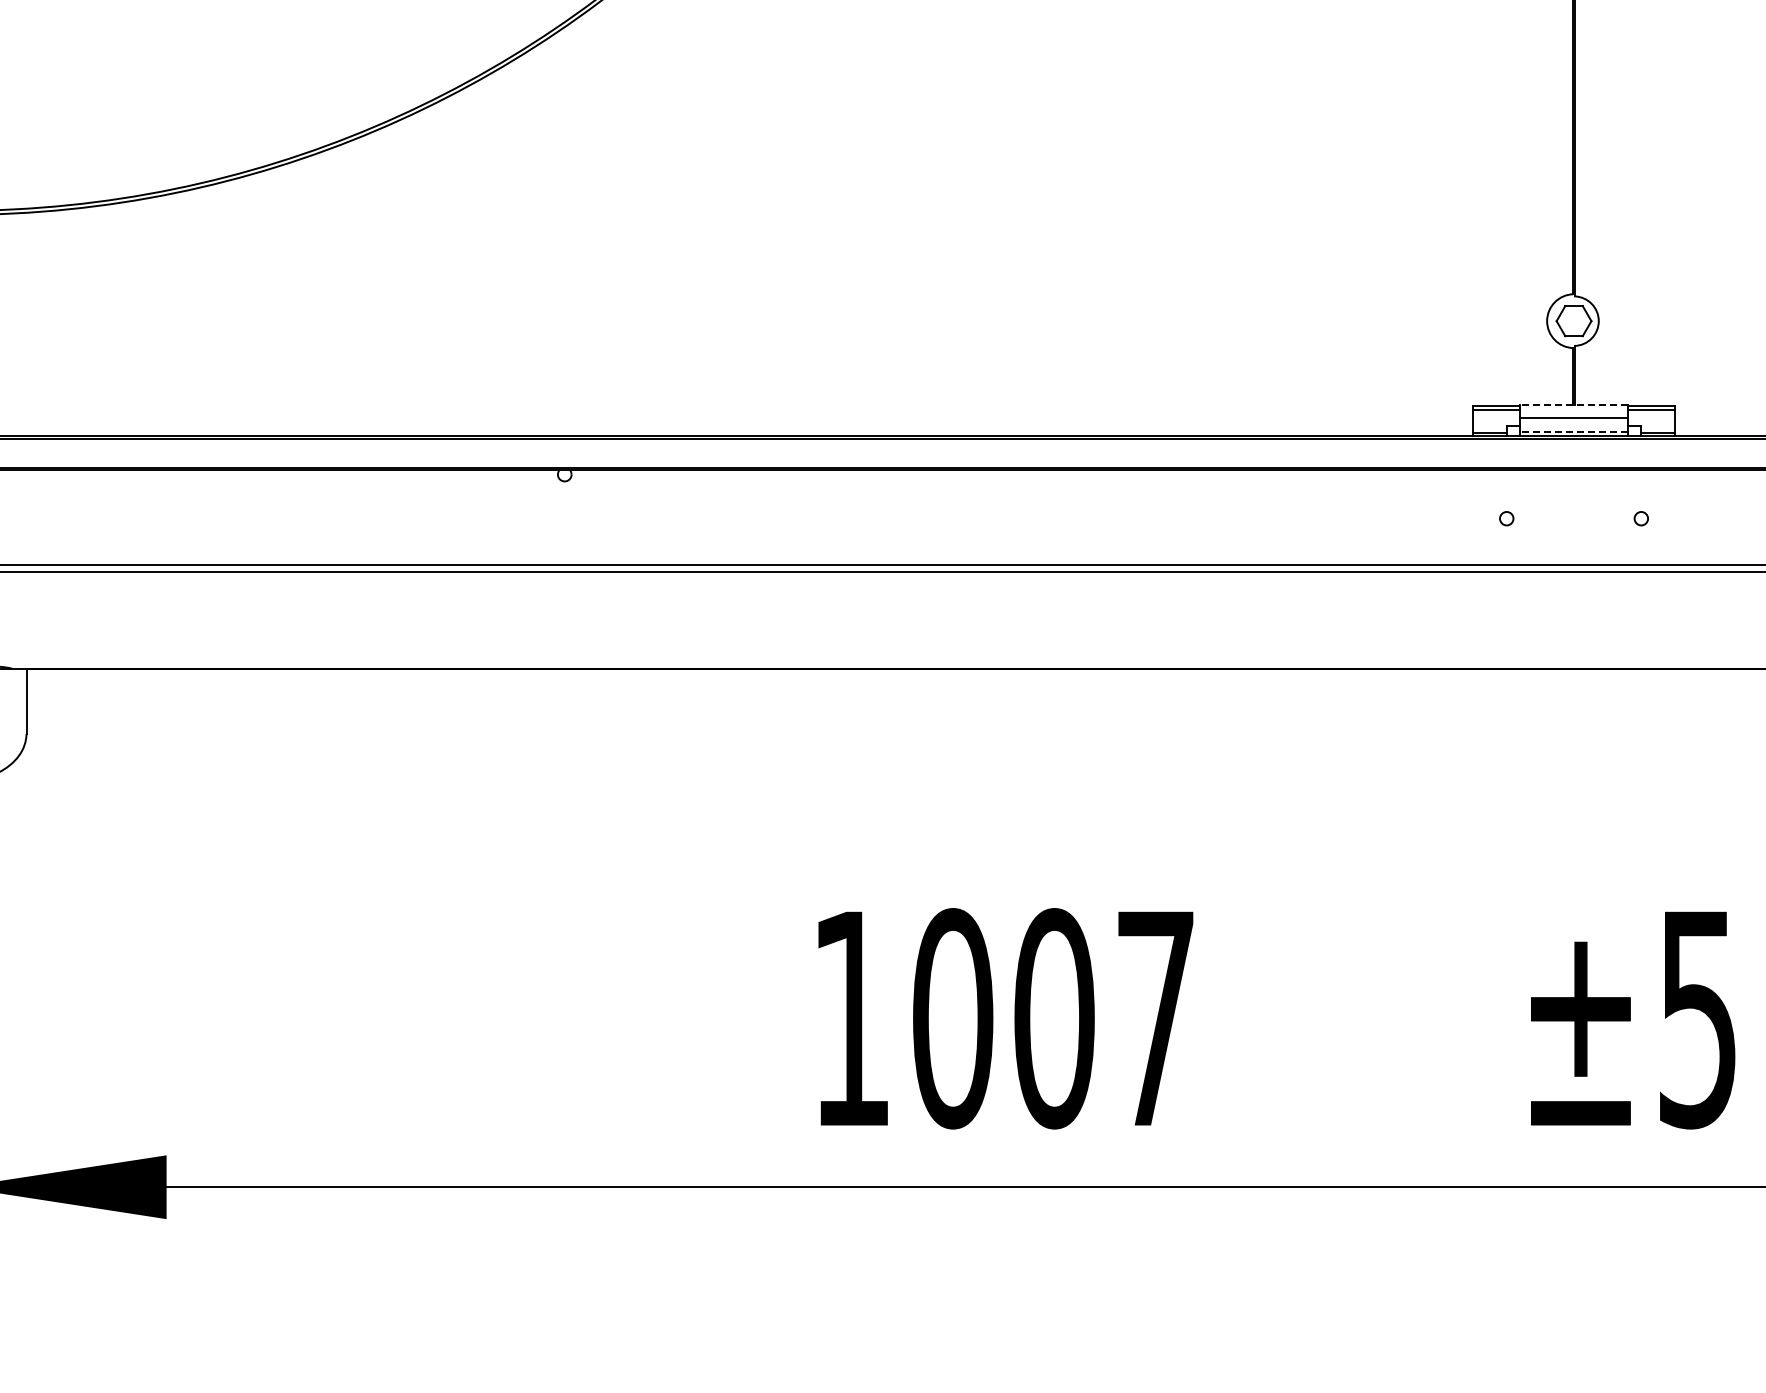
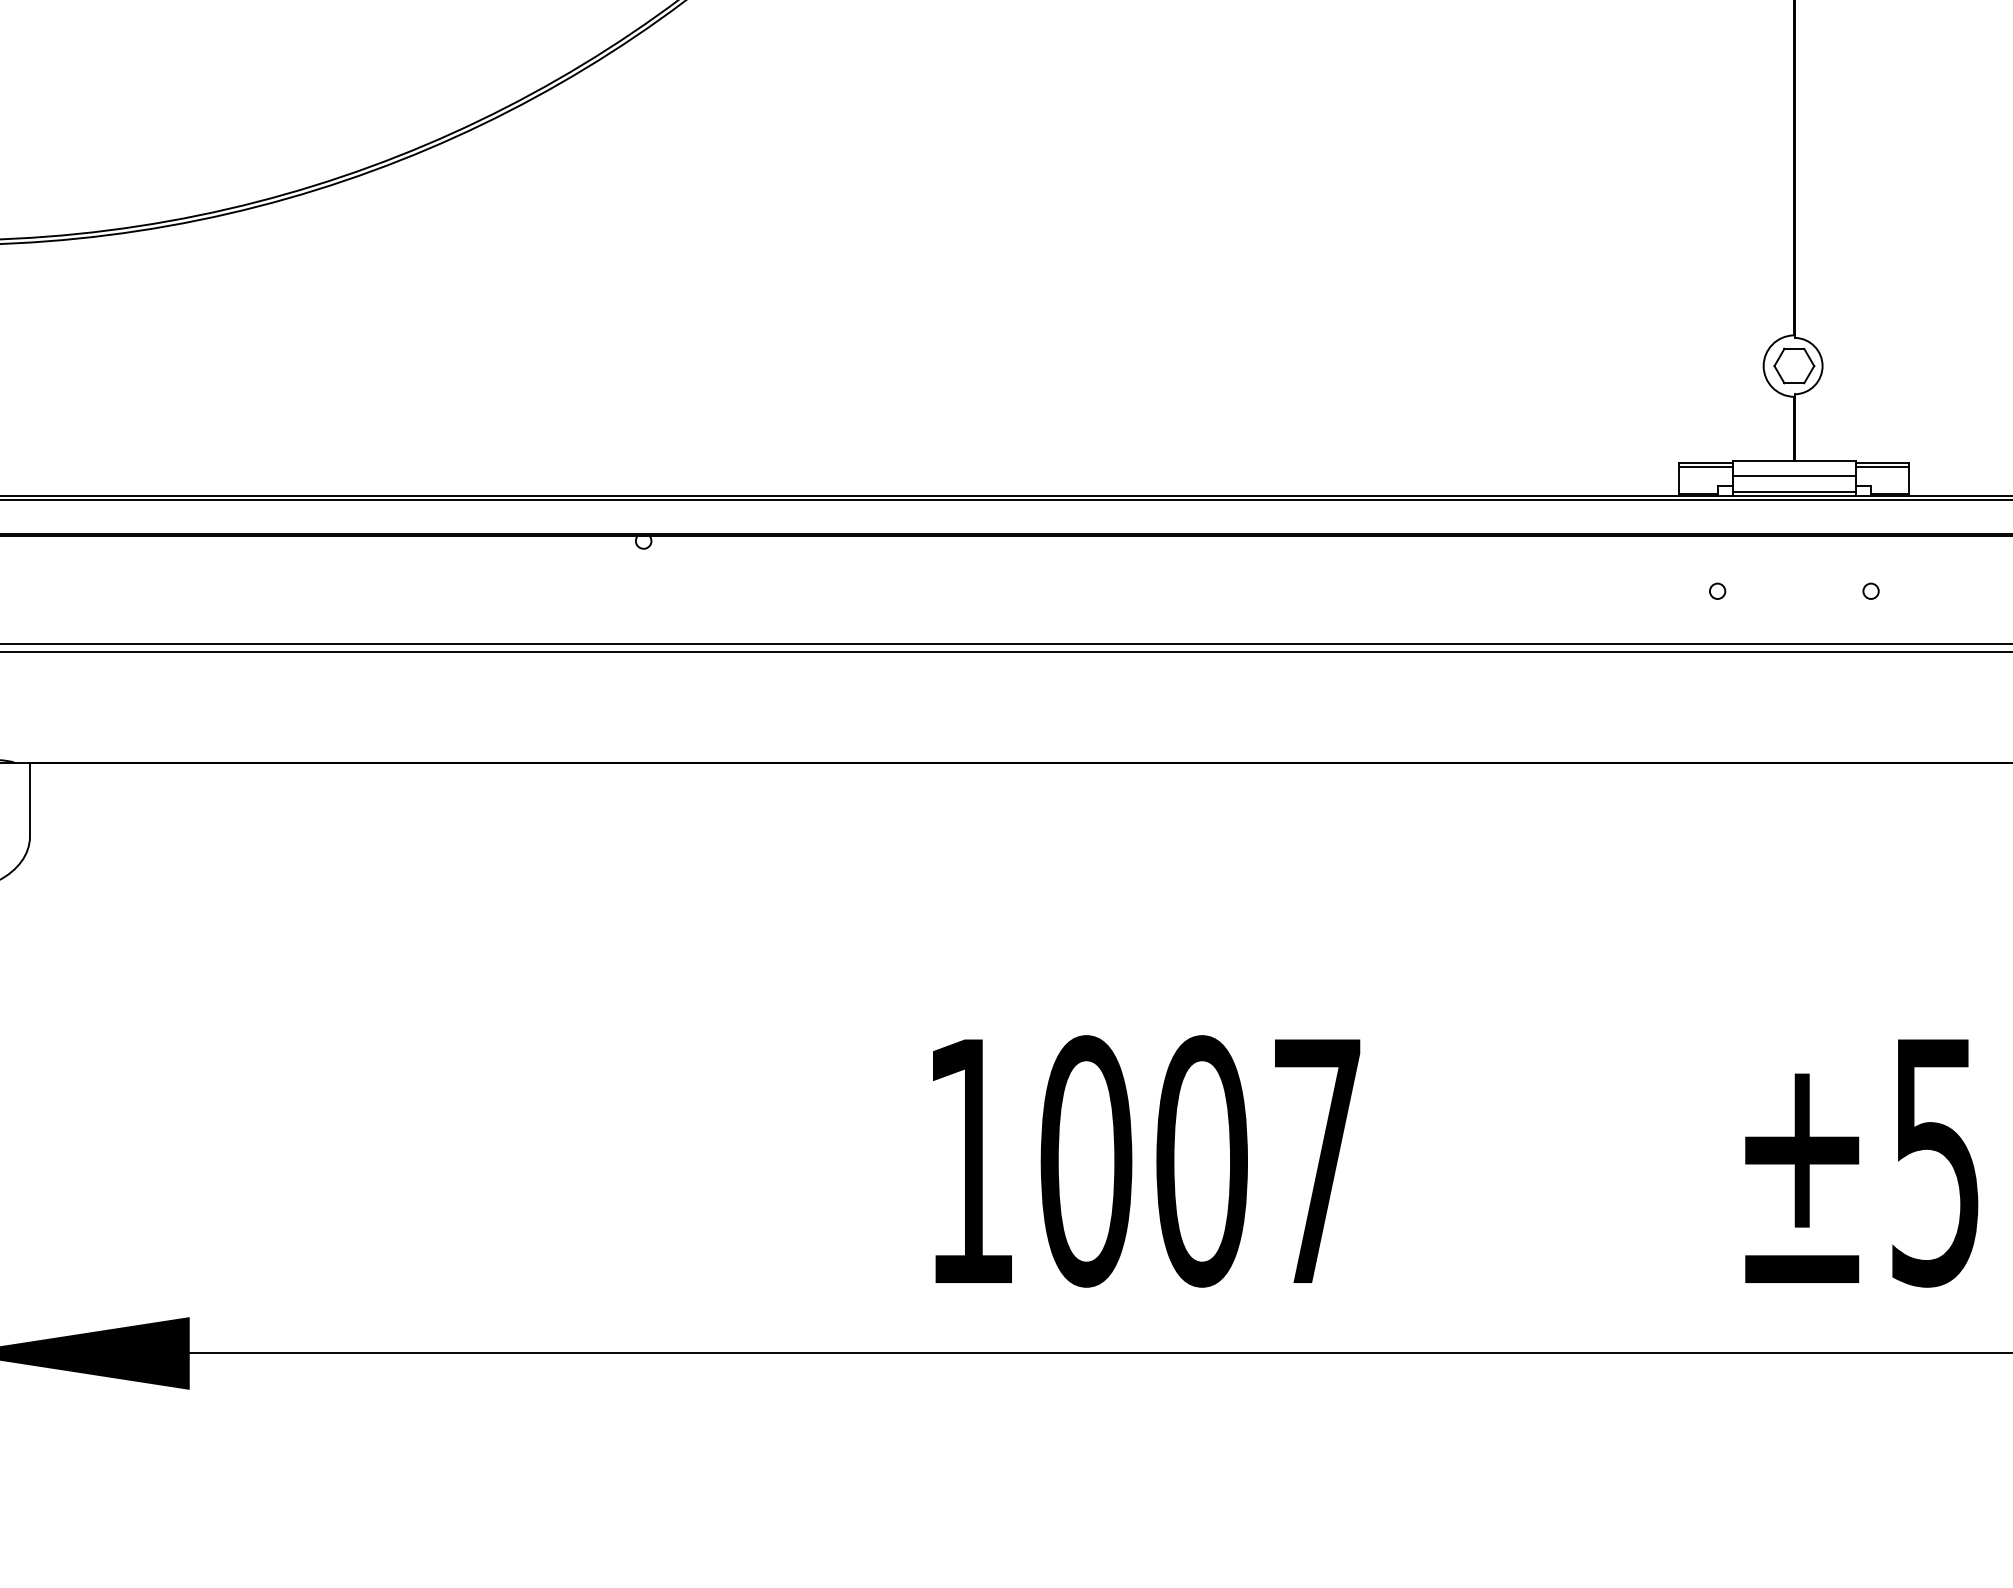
line: (1574, 404) -> (1794, 461), dashed -> solid
line: (1574, 431) -> (1794, 491), dashed -> solid

